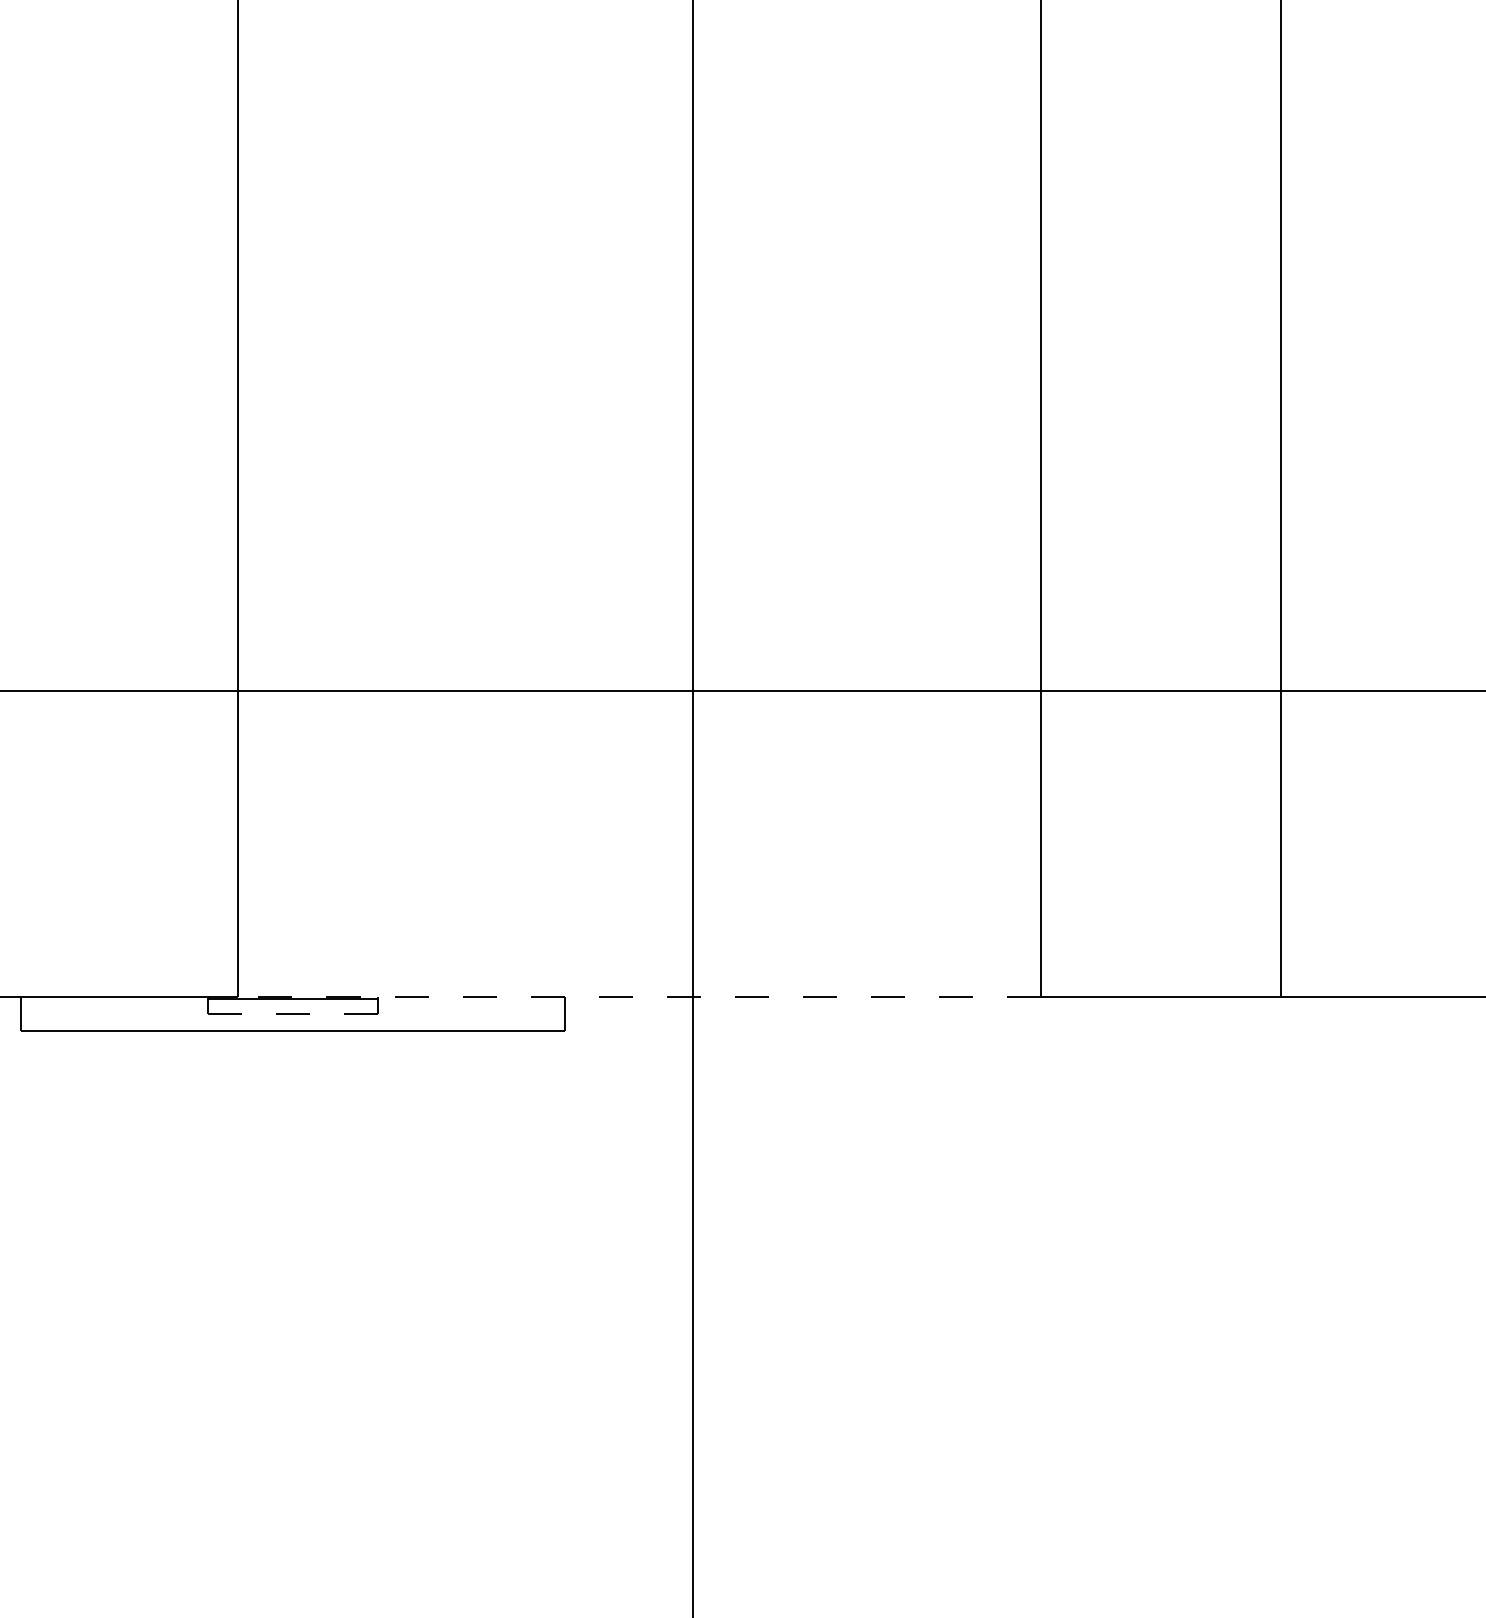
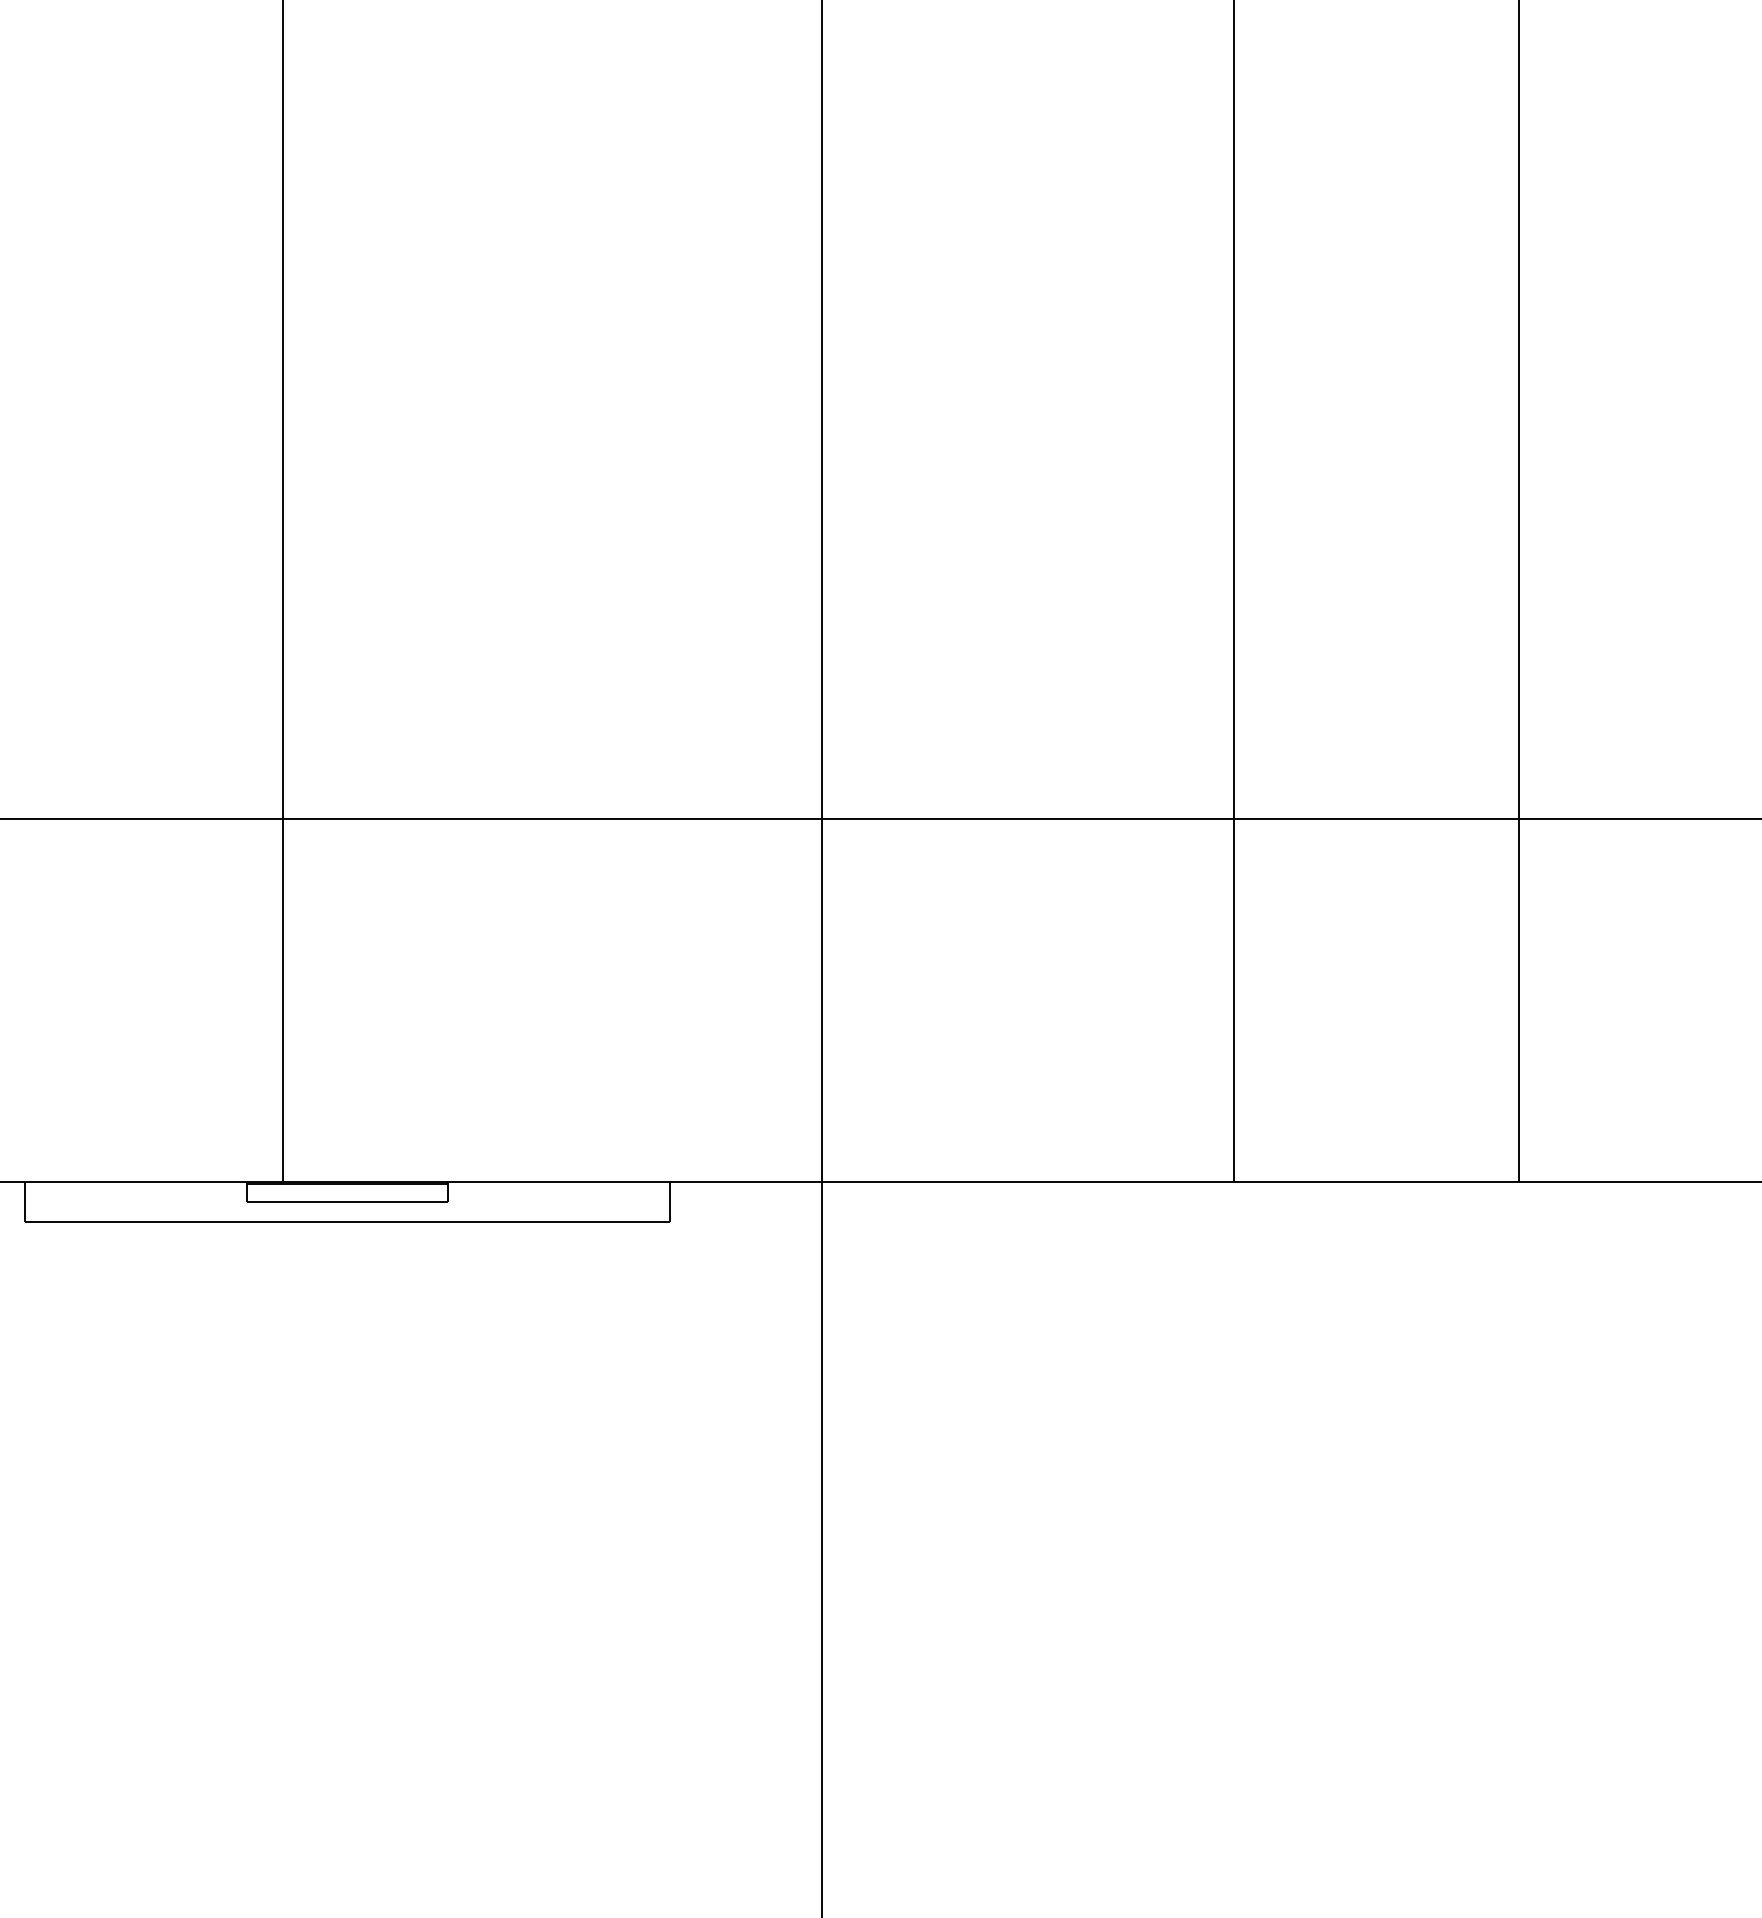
line: (639, 997) -> (758, 1182), dashed -> solid
line: (292, 1014) -> (347, 1202), dashed -> solid

